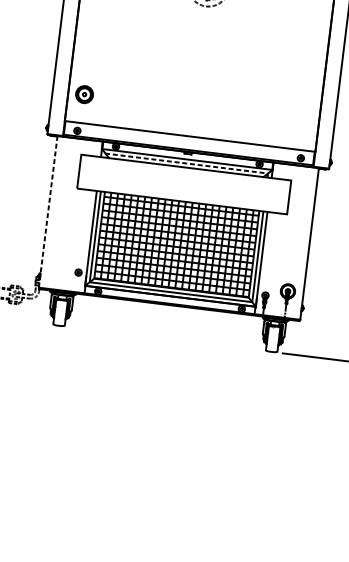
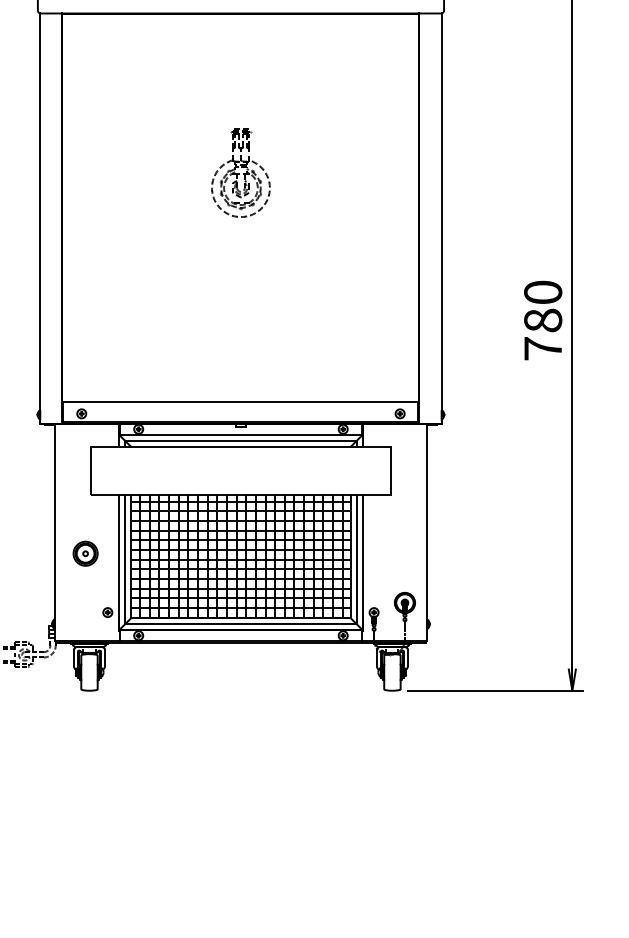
part: (84, 94) -> (85, 553), moved
line: (186, 163) -> (240, 440), dashed -> solid
line: (47, 212) -> (54, 533), dashed -> solid

